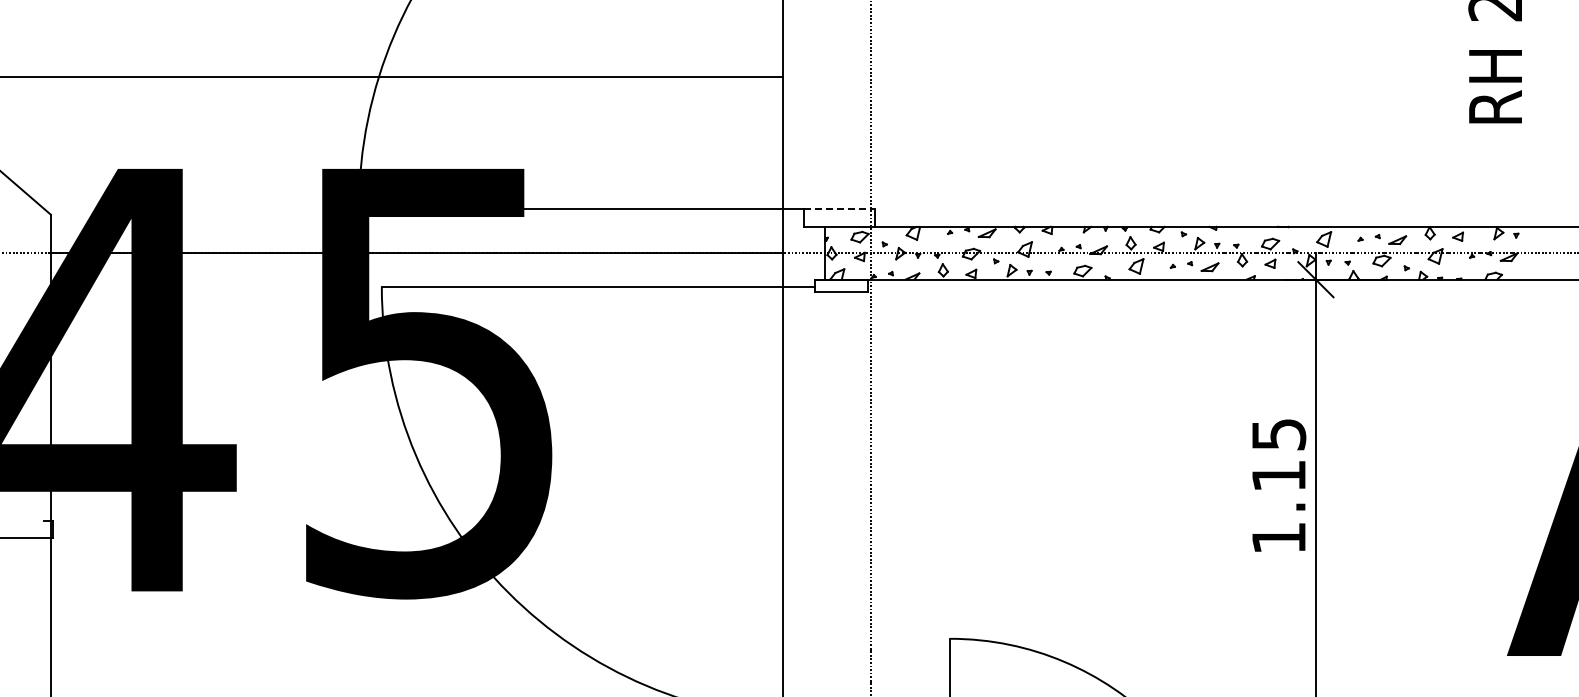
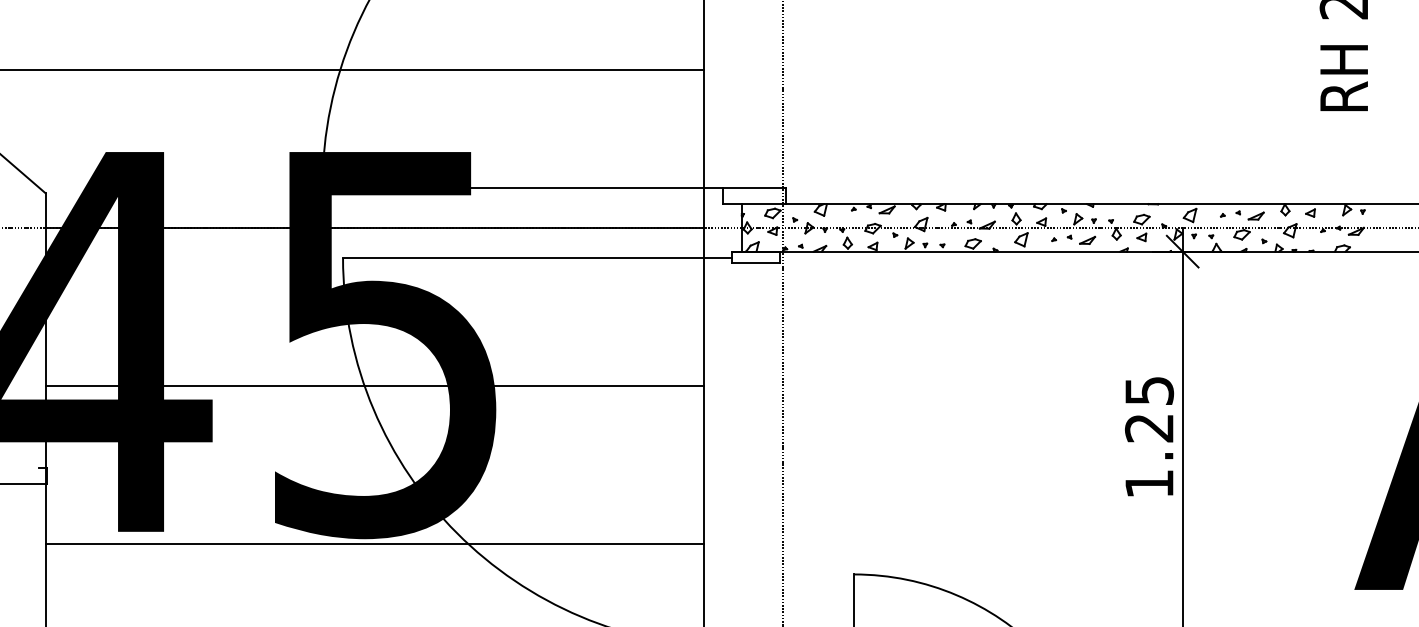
line: (840, 209) -> (755, 188), dashed -> solid
line: (416, 429) -> (374, 386), added
text: (1278, 476) -> (1149, 428), 1.15 -> 1.25
line: (416, 605) -> (374, 544), added

